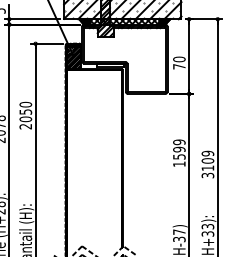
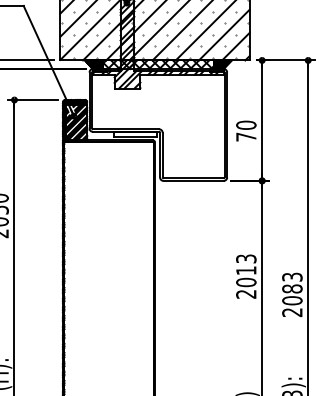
text: (179, 152) -> (246, 275), 1599 -> 2013
text: (207, 164) -> (291, 294), 3109 -> 2083

